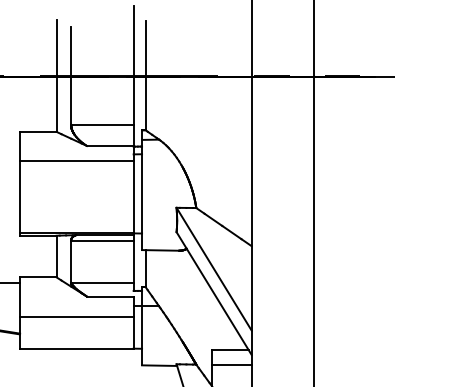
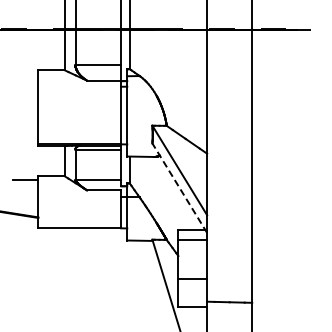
line: (76, 160) -> (79, 91), removed
line: (213, 292) -> (179, 187), solid -> dashed
line: (76, 317) -> (79, 205), removed

